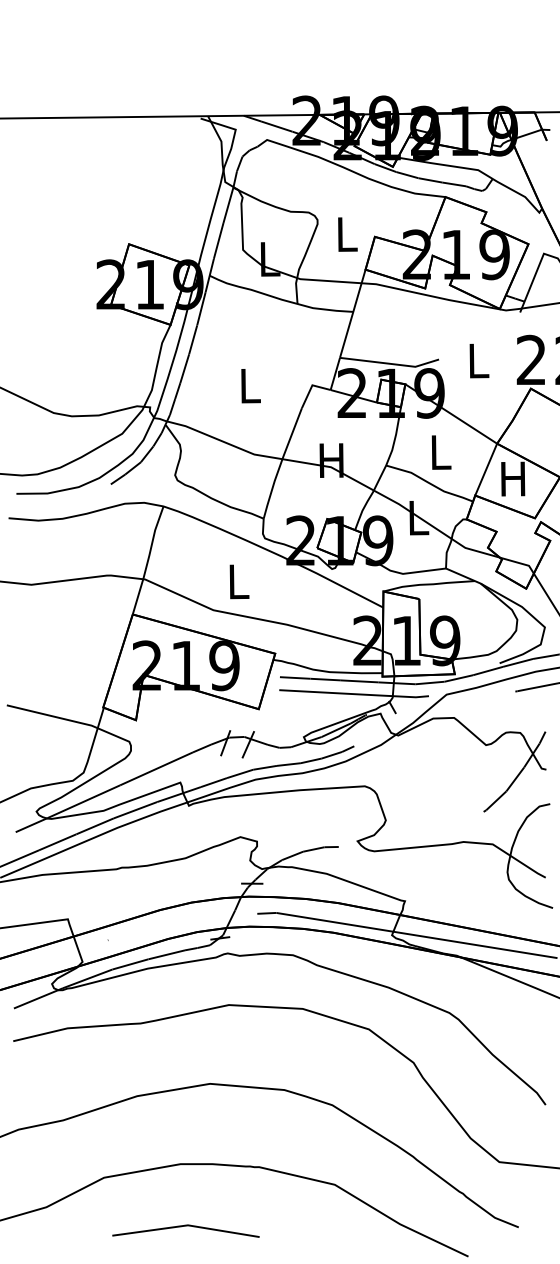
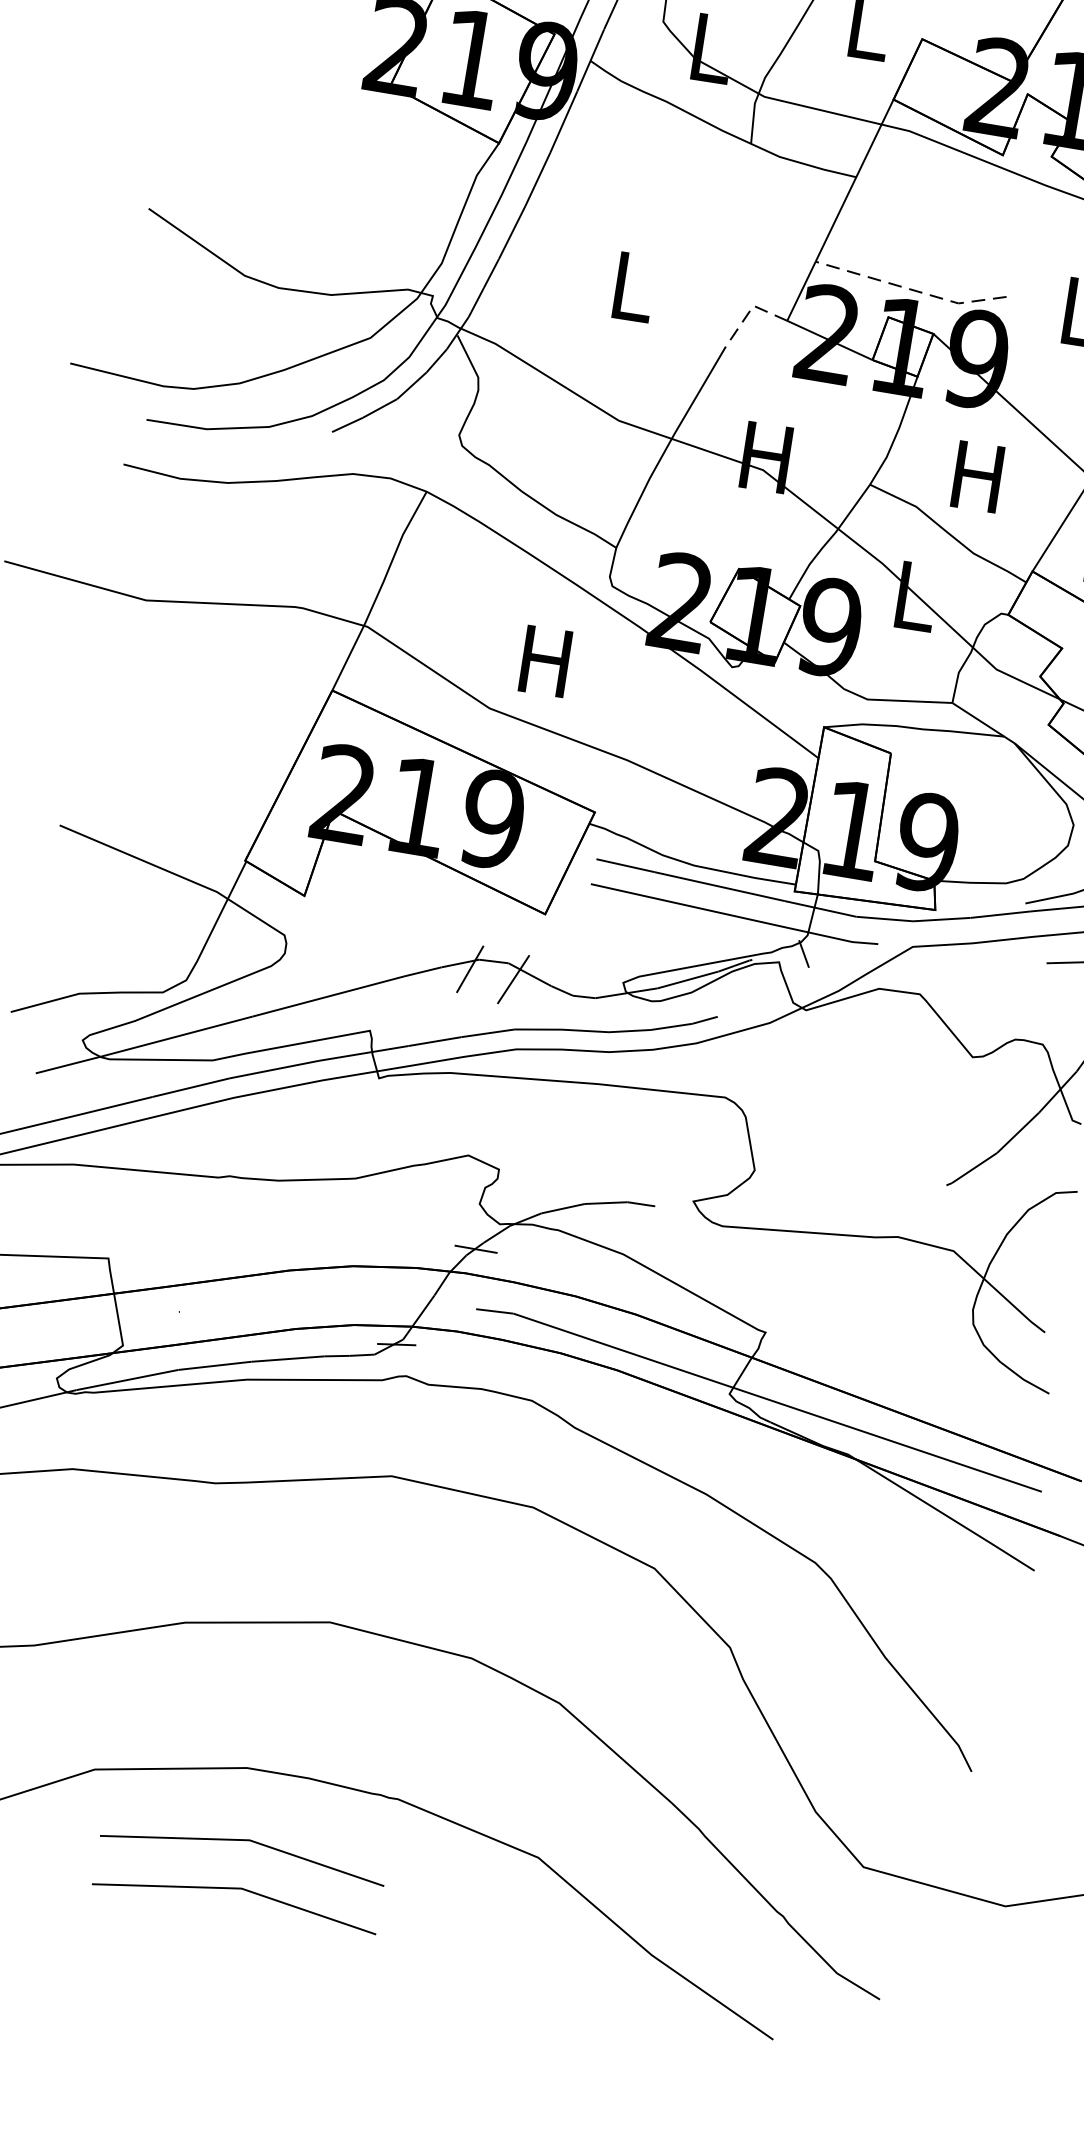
line: (390, 363) -> (911, 288), solid -> dashed
line: (311, 387) -> (751, 309), solid -> dashed
text: (439, 452) -> (977, 476), L -> H
text: (237, 581) -> (545, 660), L -> H
line: (185, 1201) -> (244, 1841), added

